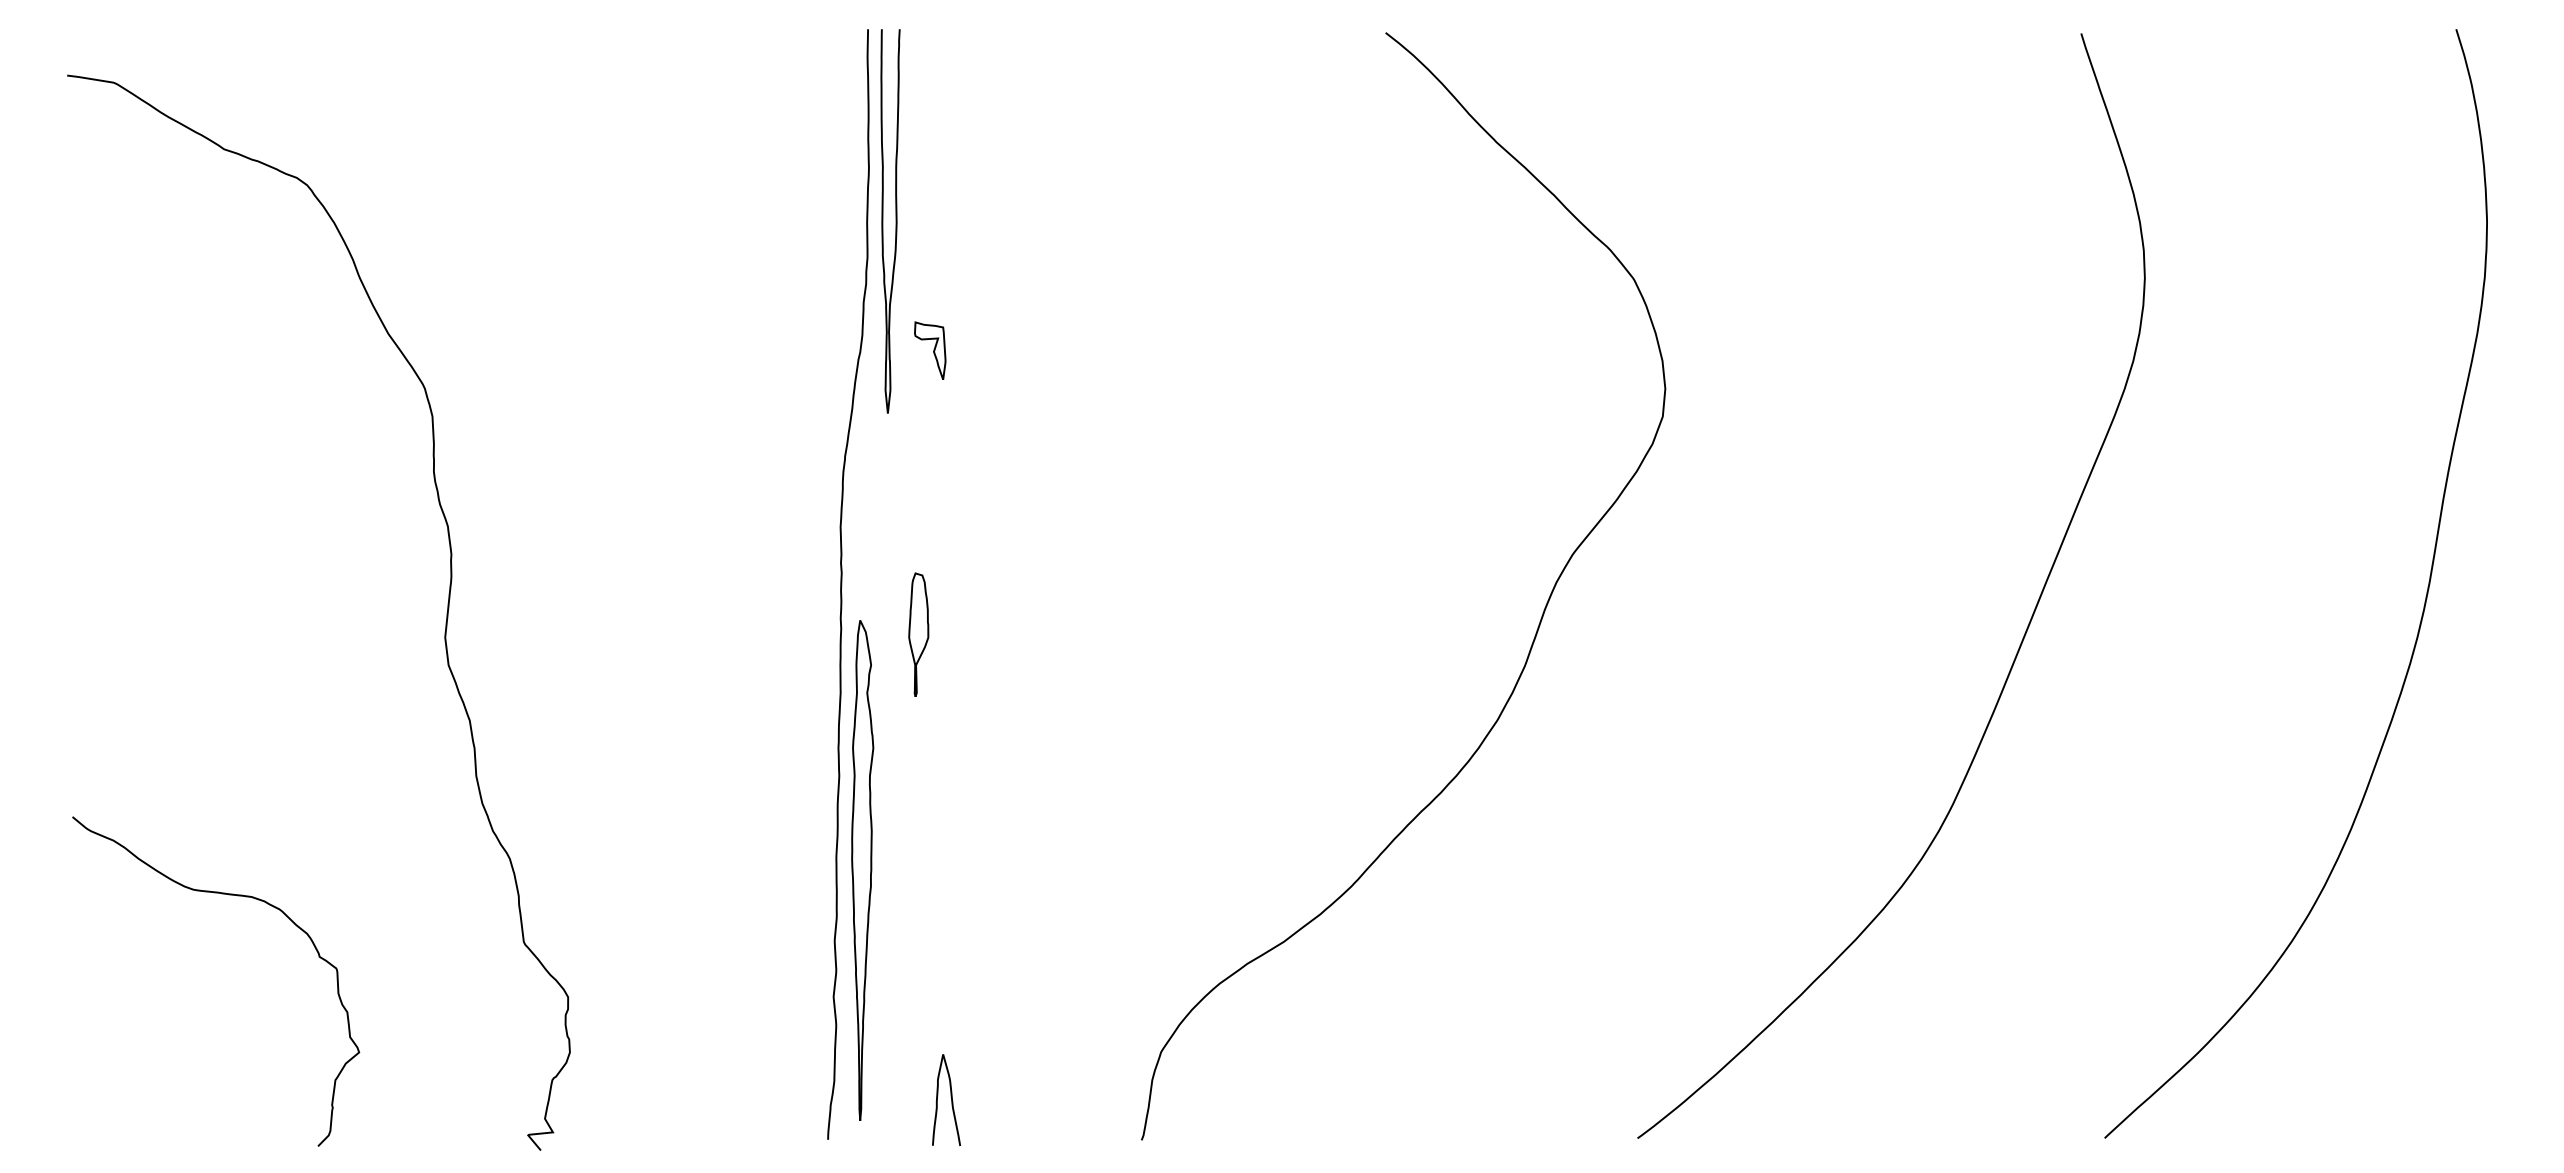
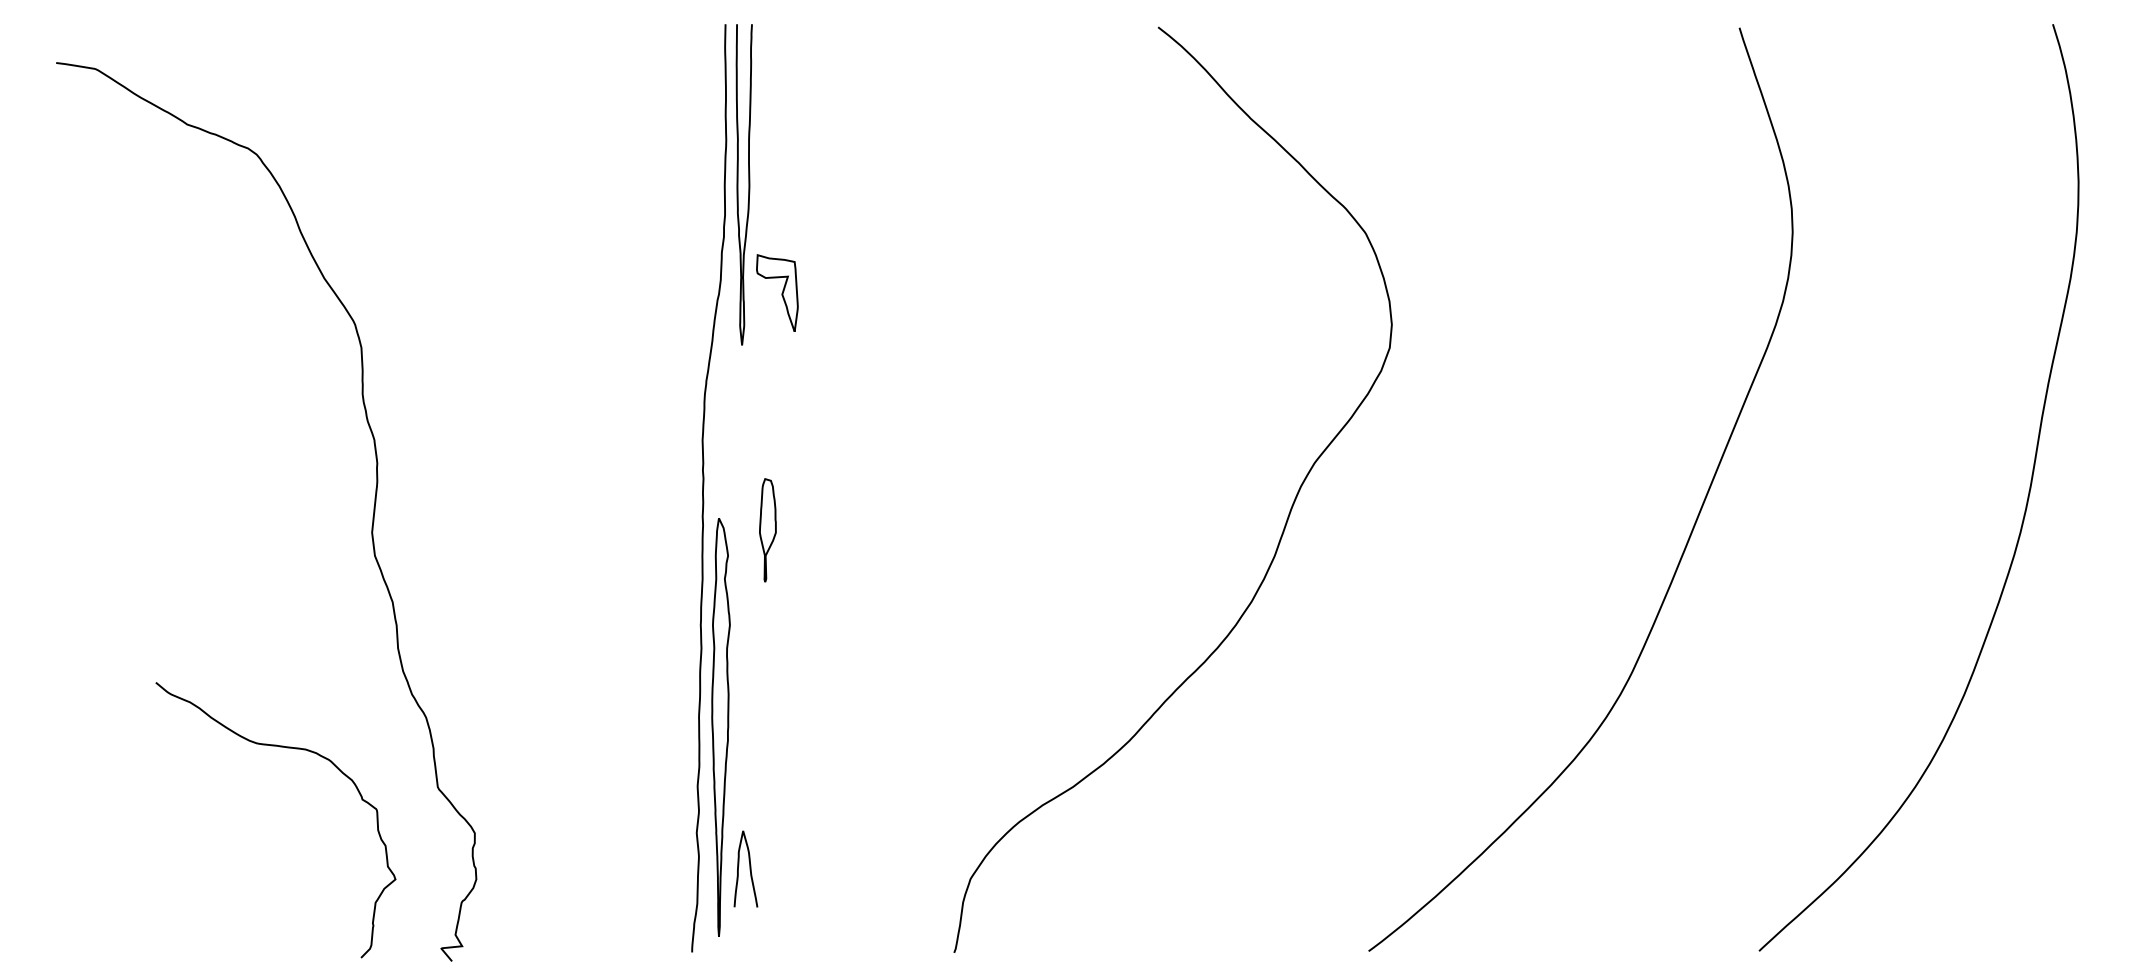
part: (930, 350) -> (777, 292), size x1.6
curve: (228, 895) -> (286, 748), moved
curve: (950, 1097) -> (749, 866), moved

